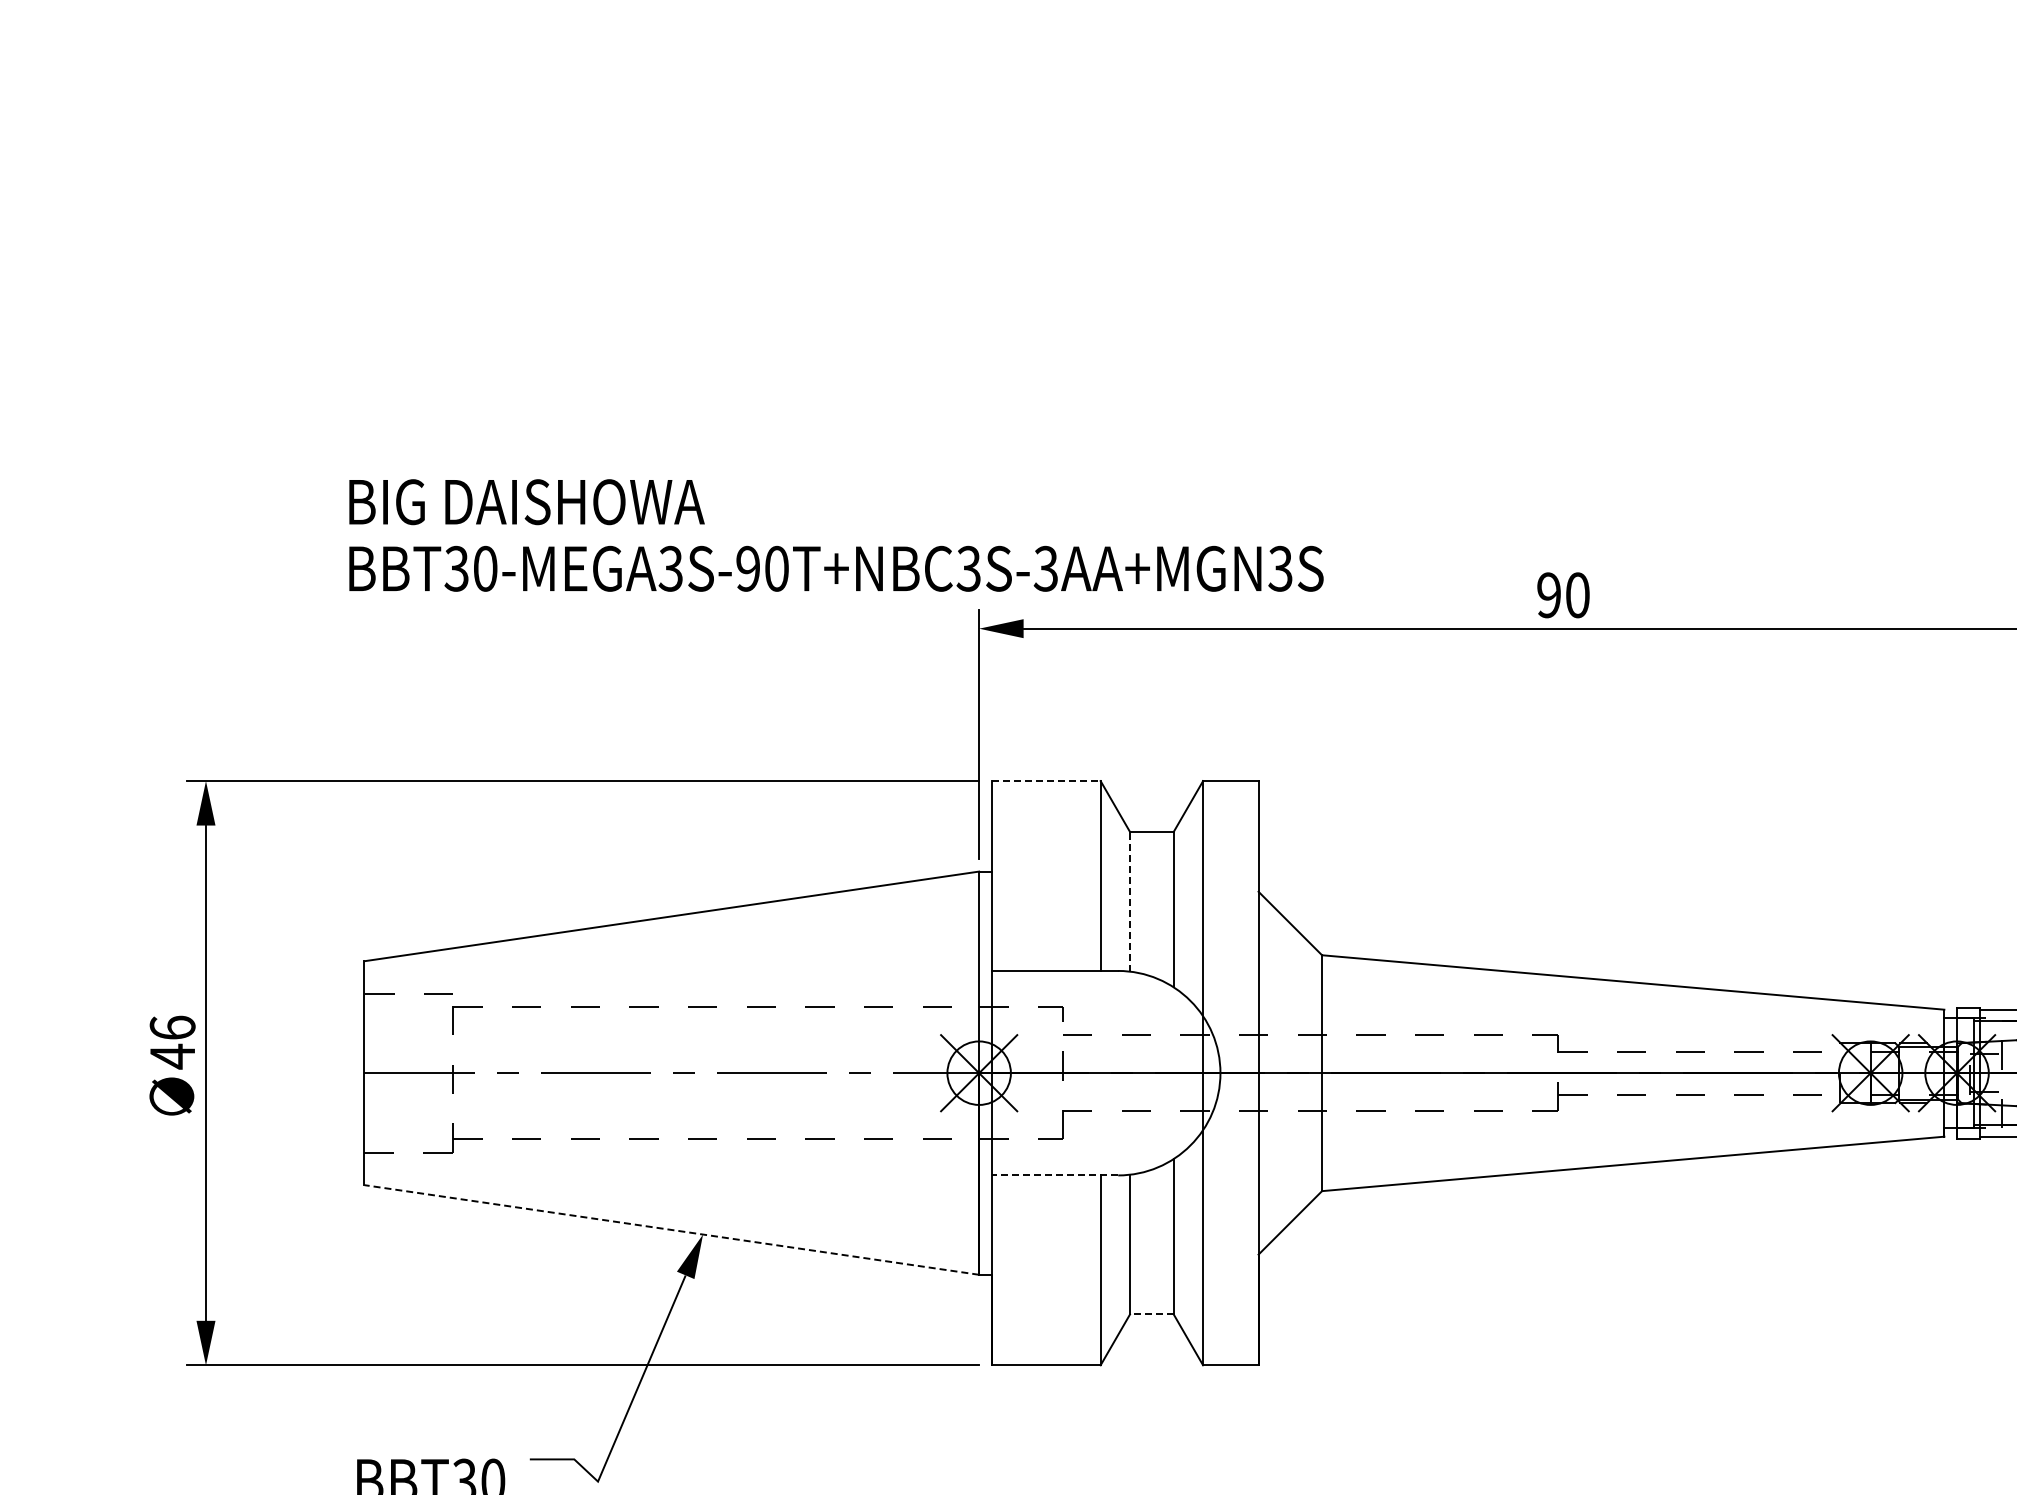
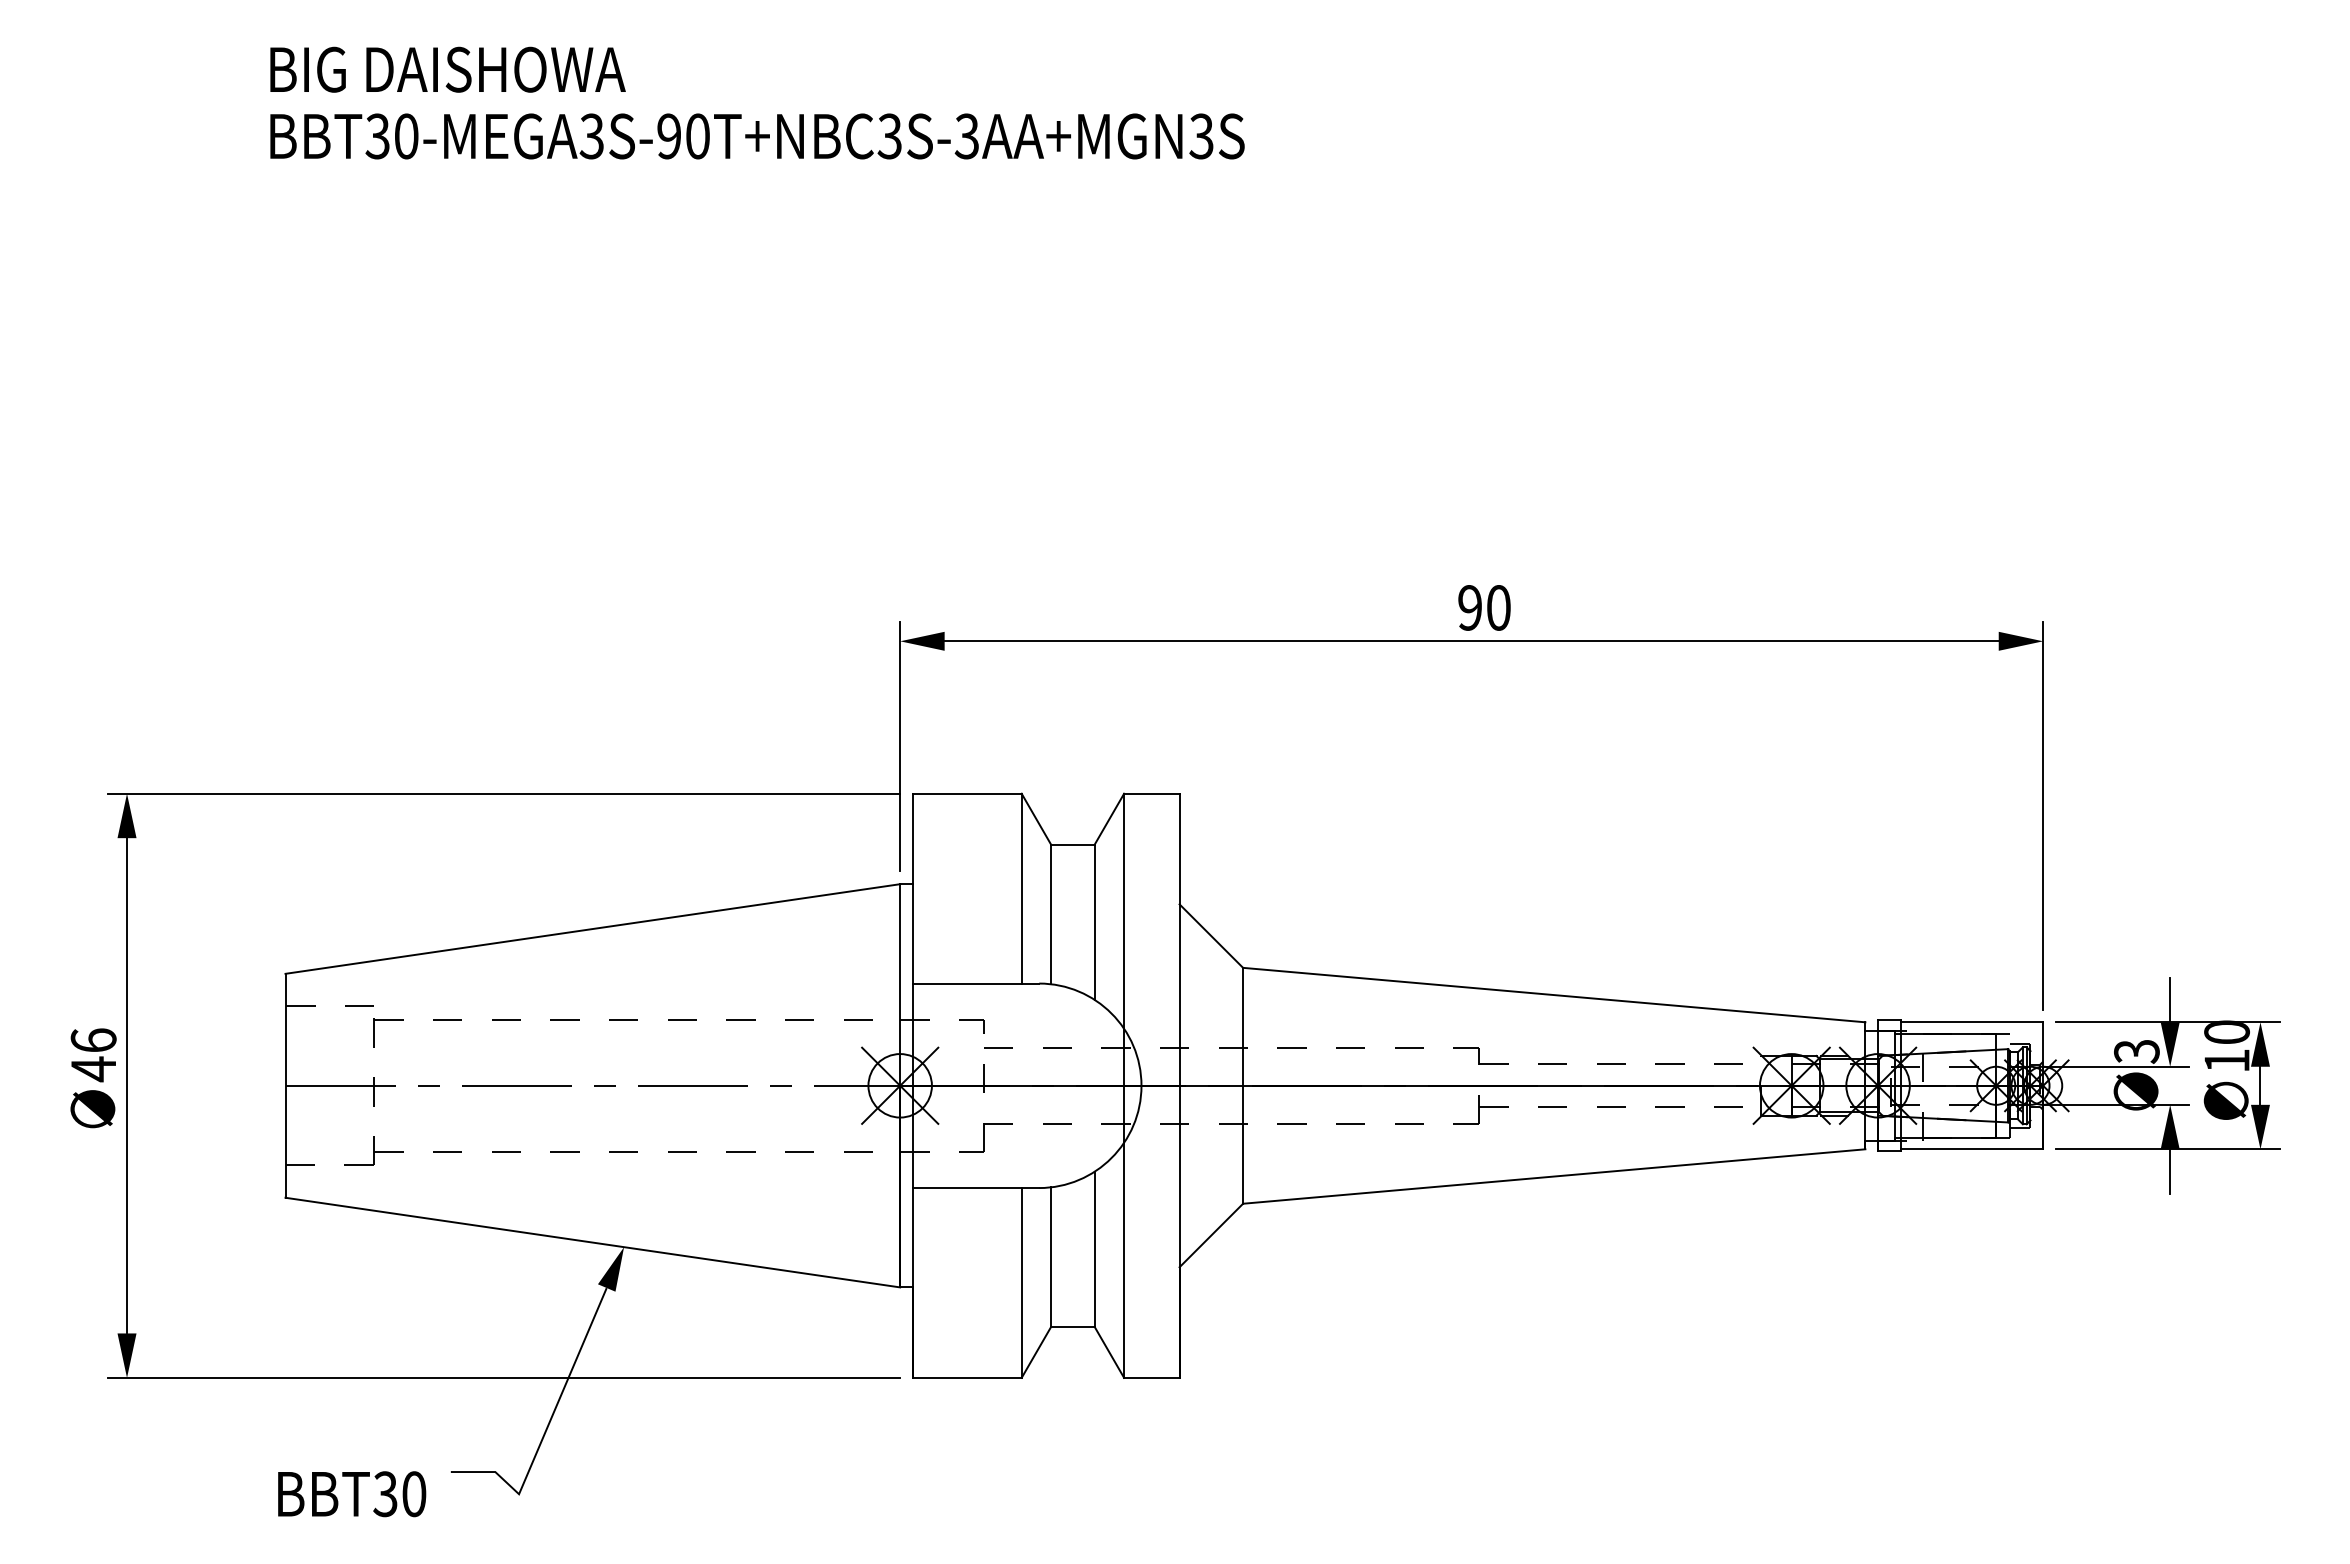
text: (836, 534) -> (757, 102), moved
line: (1046, 780) -> (967, 793), dashed -> solid
line: (1130, 901) -> (1051, 914), dashed -> solid
line: (1054, 1175) -> (975, 1188), dashed -> solid
line: (671, 1229) -> (592, 1242), dashed -> solid
line: (1151, 1314) -> (1072, 1327), dashed -> solid

